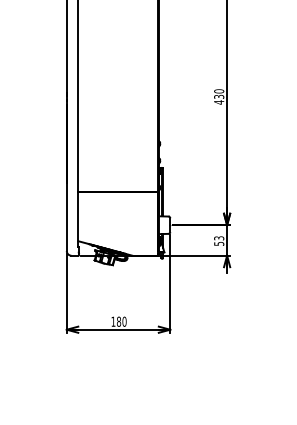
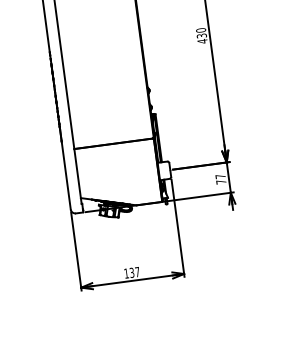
text: (219, 240) -> (221, 178), 53 -> 77
text: (121, 321) -> (134, 272), 180 -> 137

